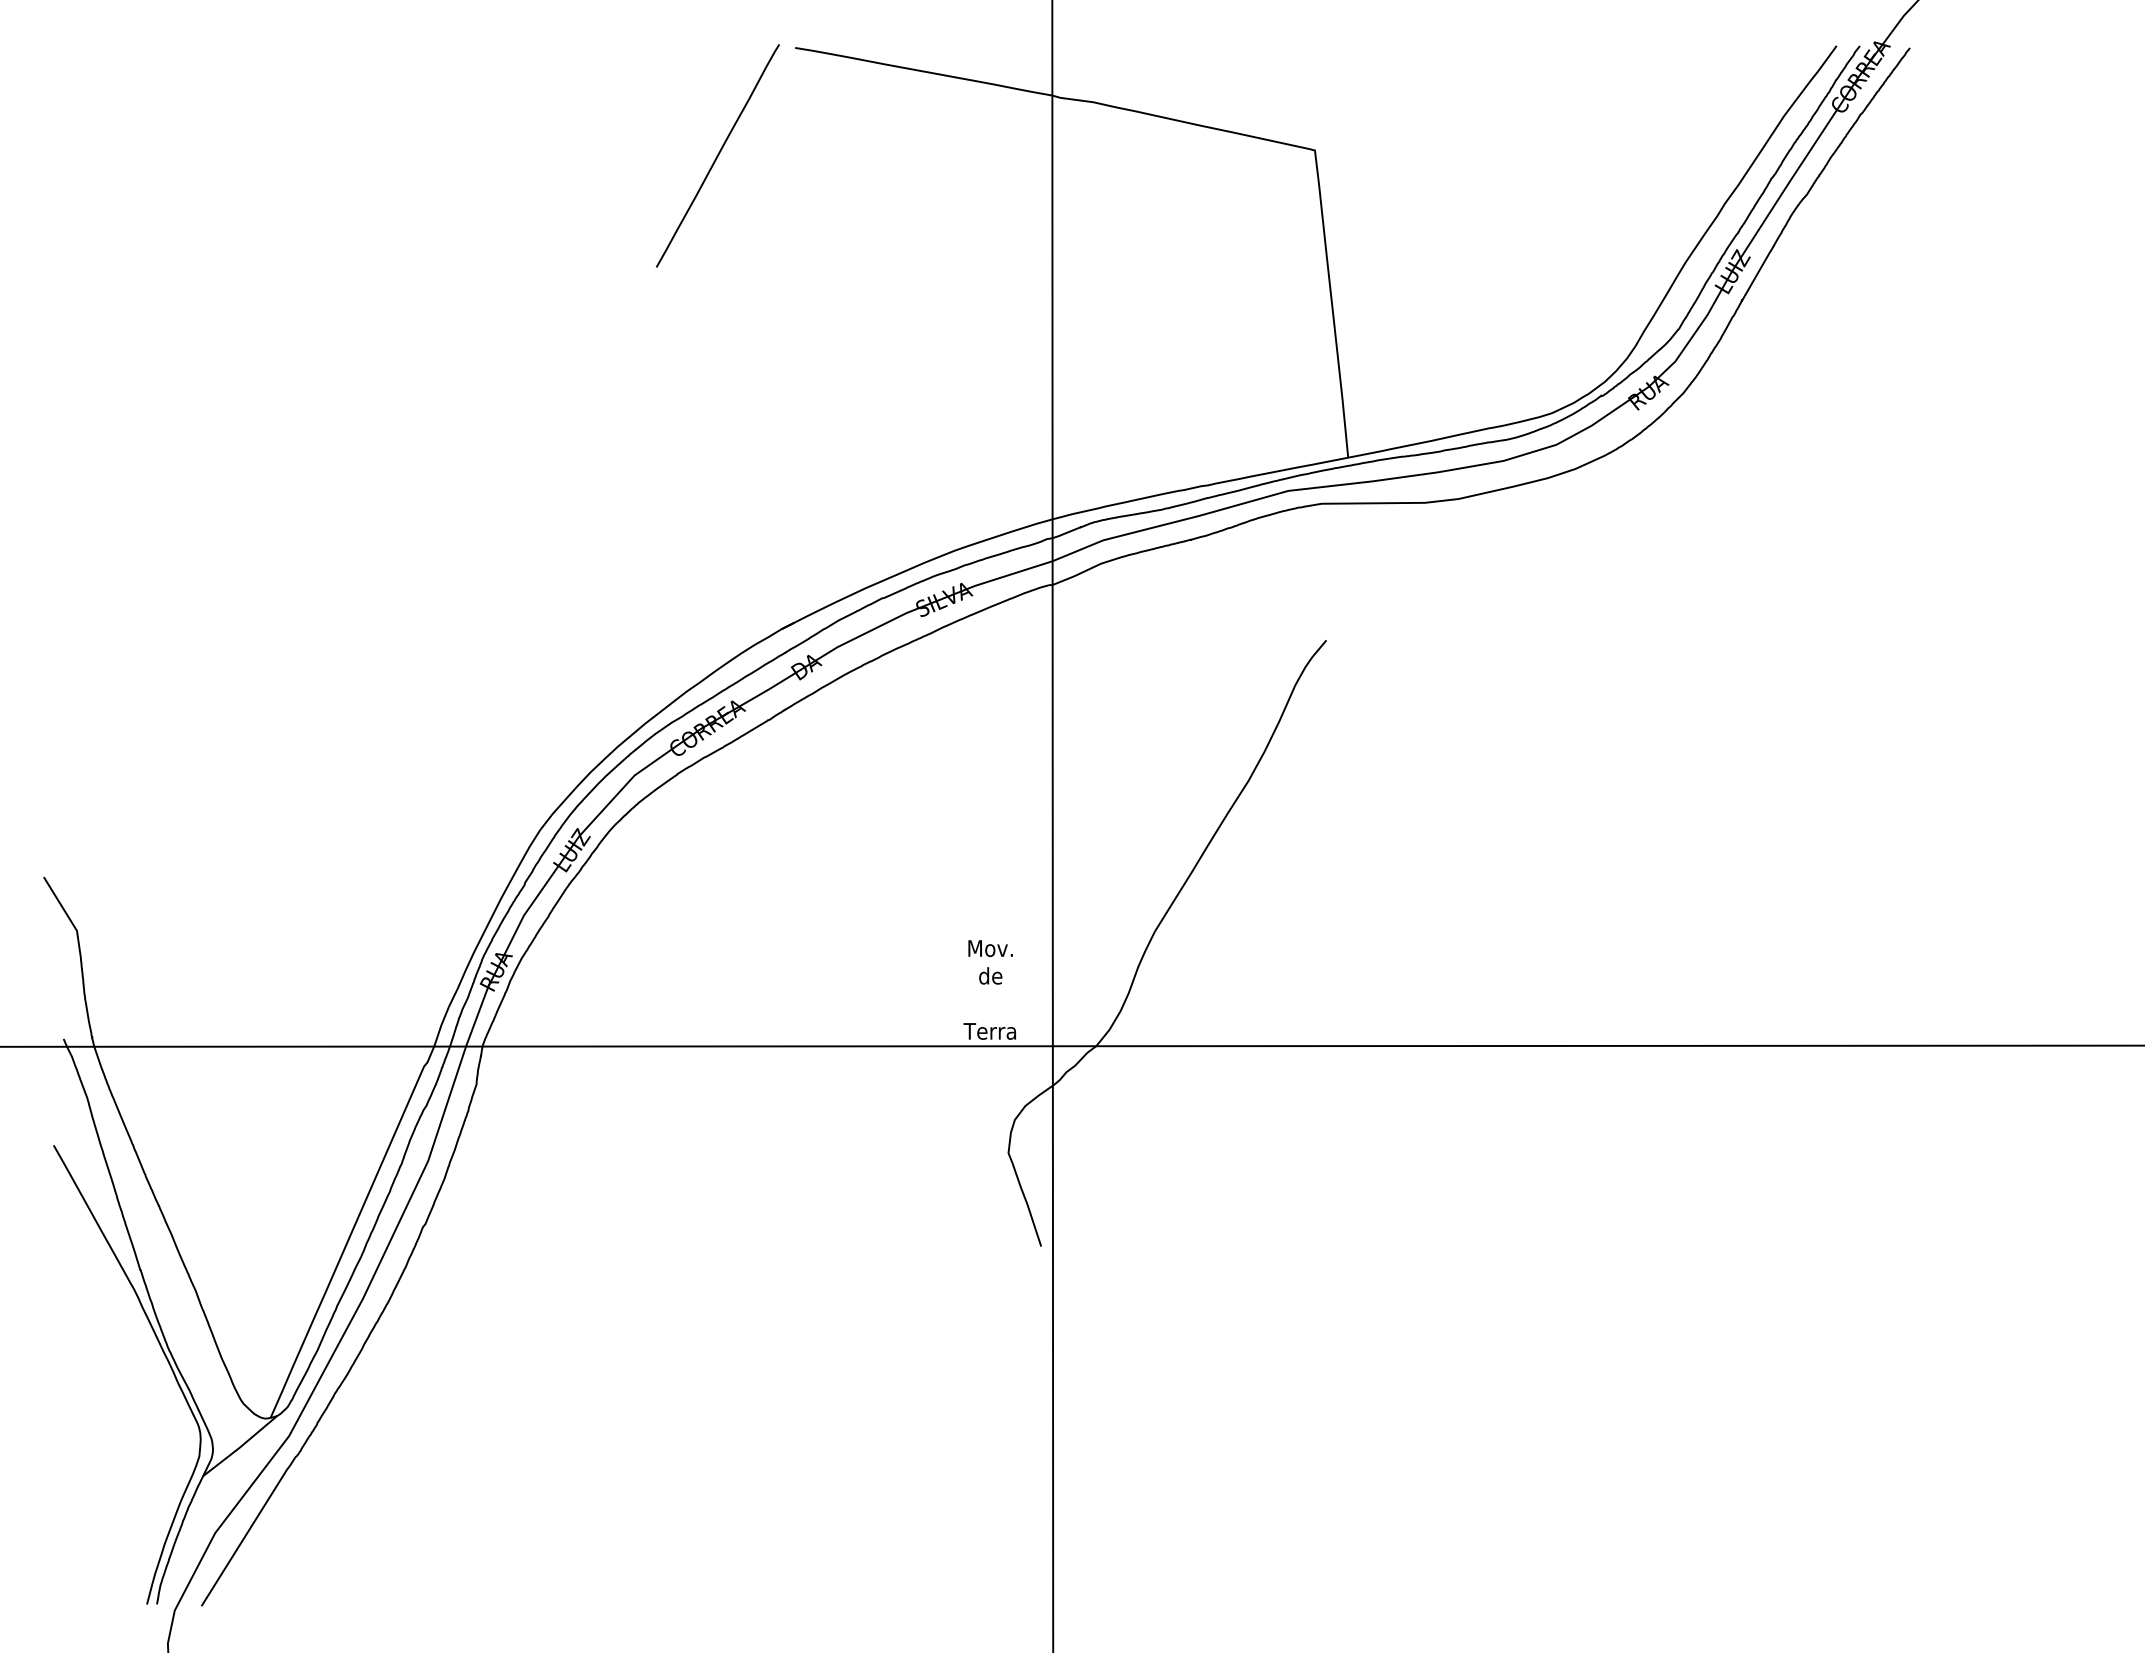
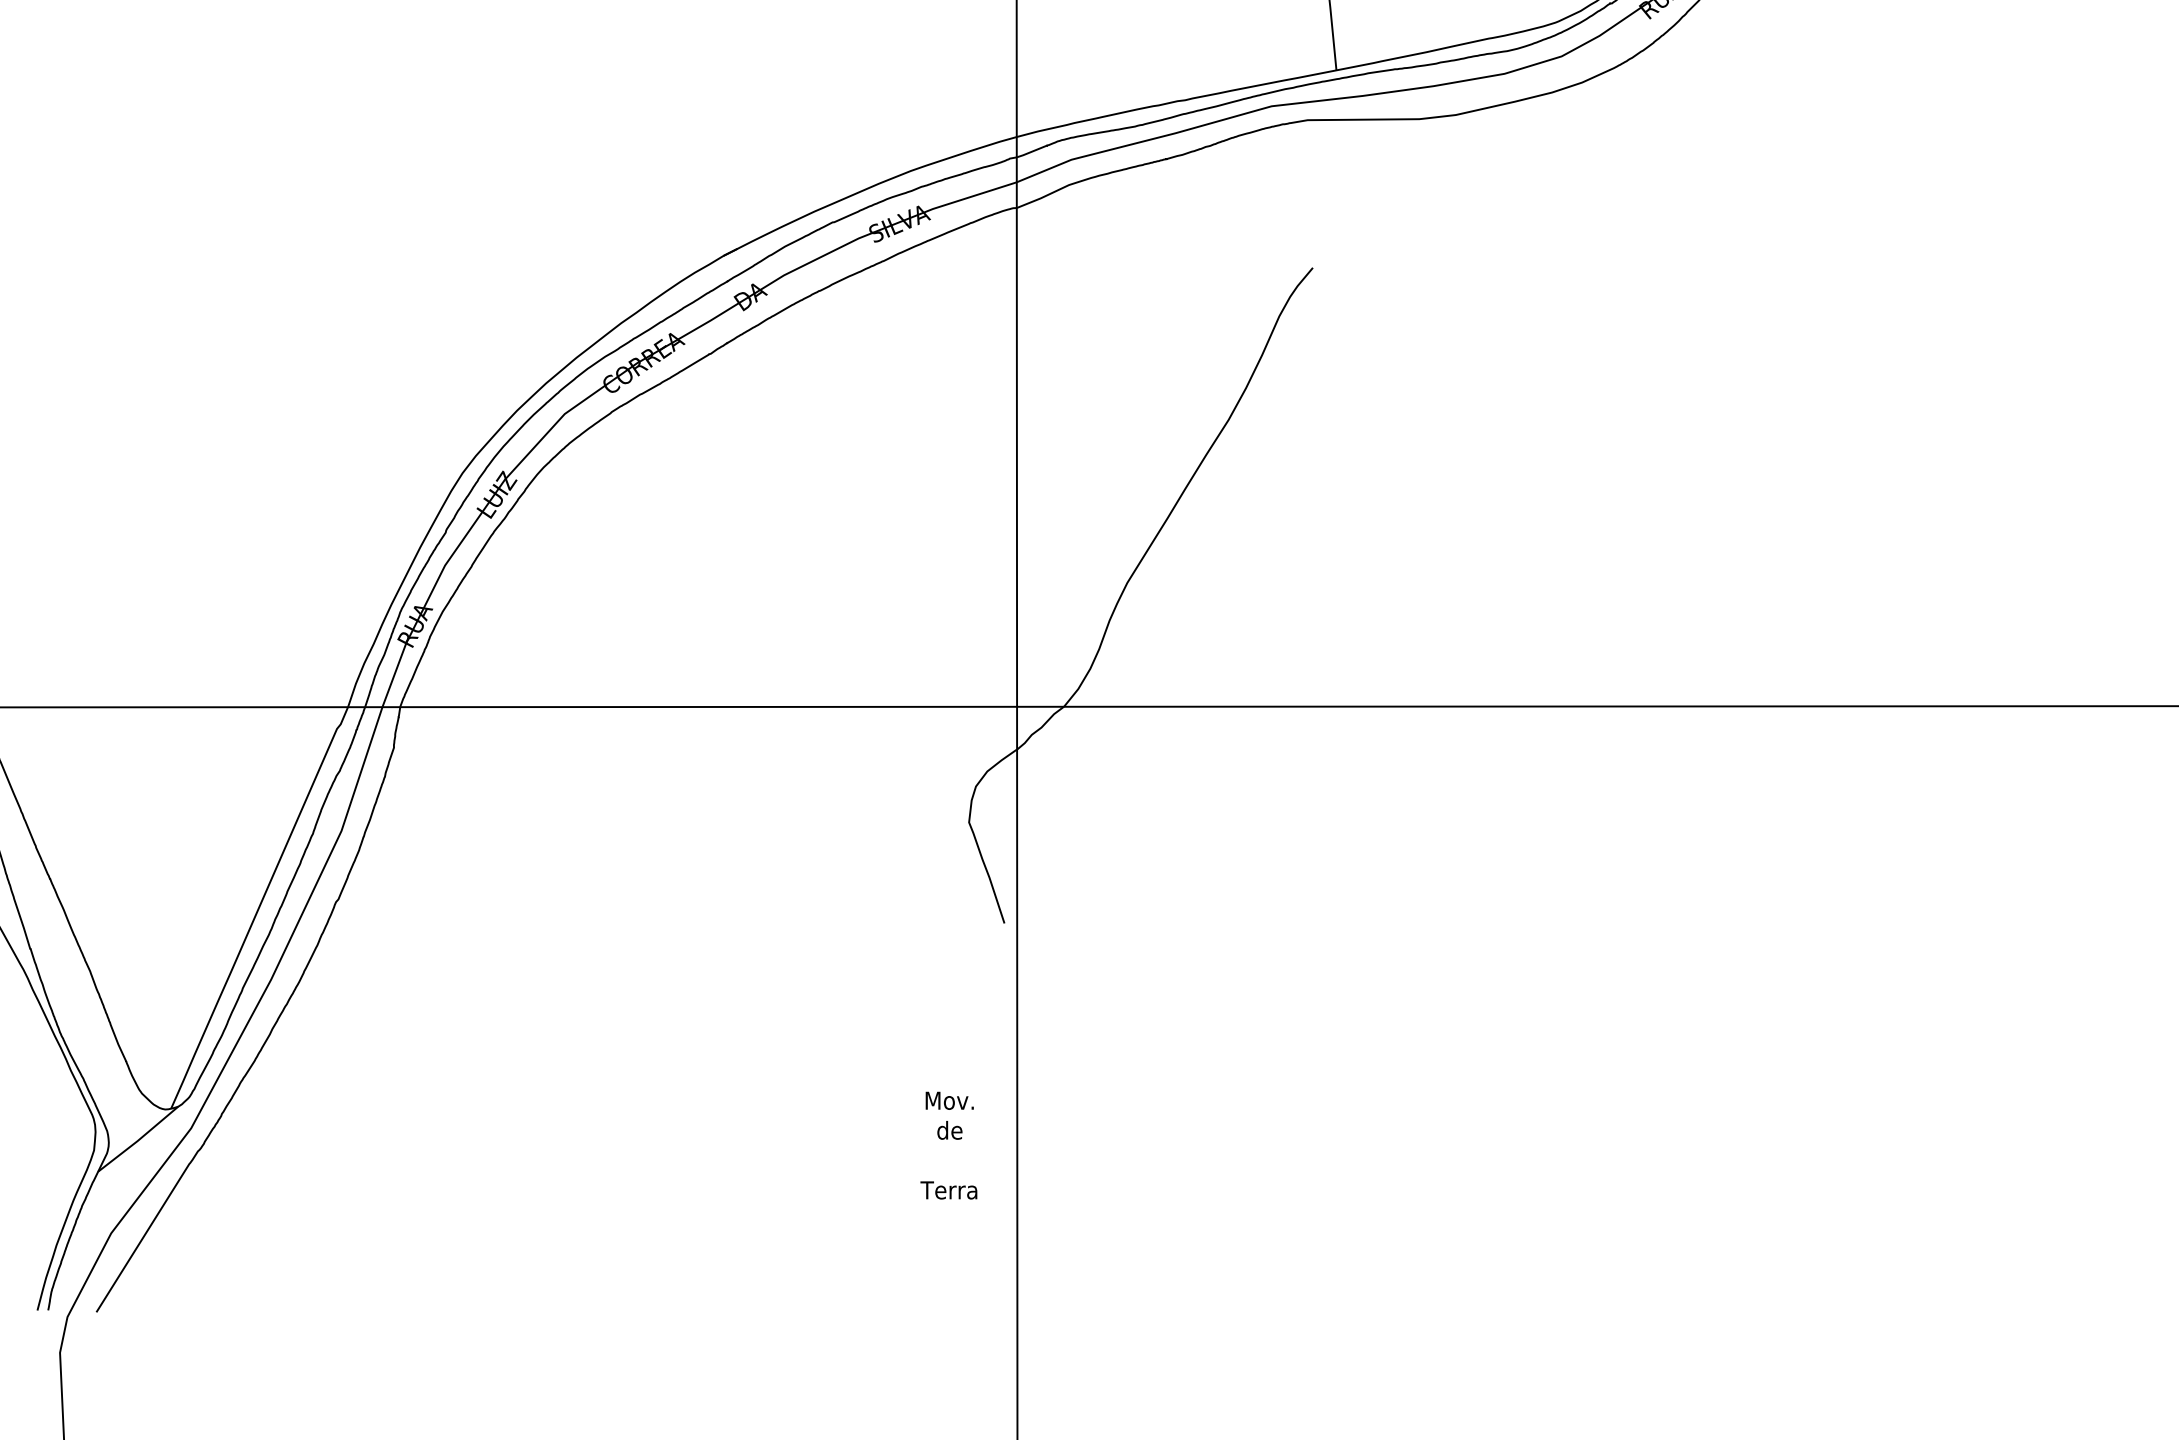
text: (989, 989) -> (948, 1145), moved

